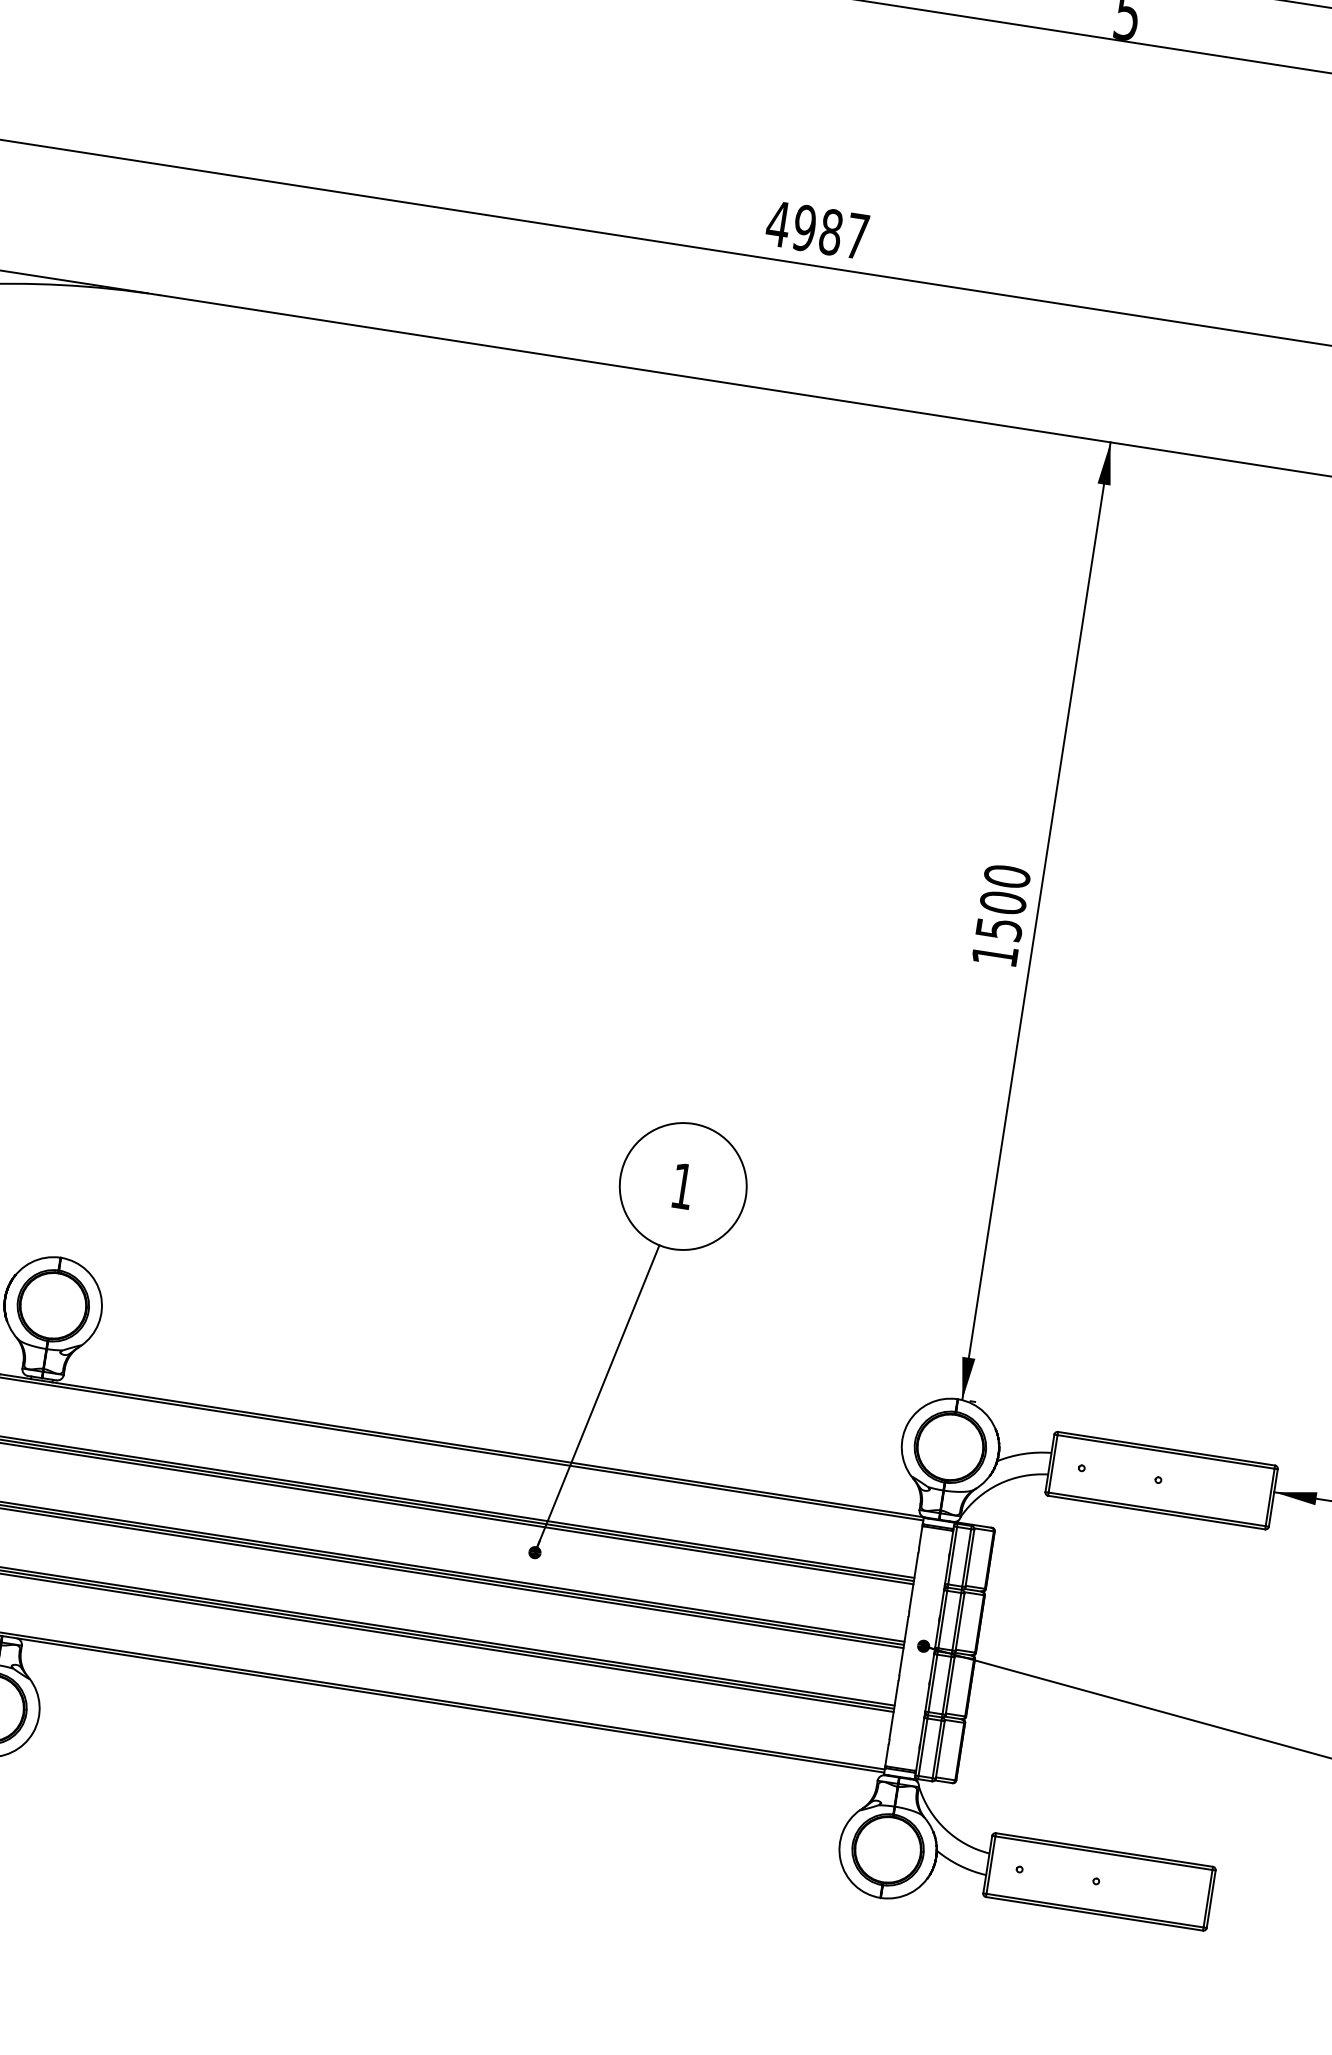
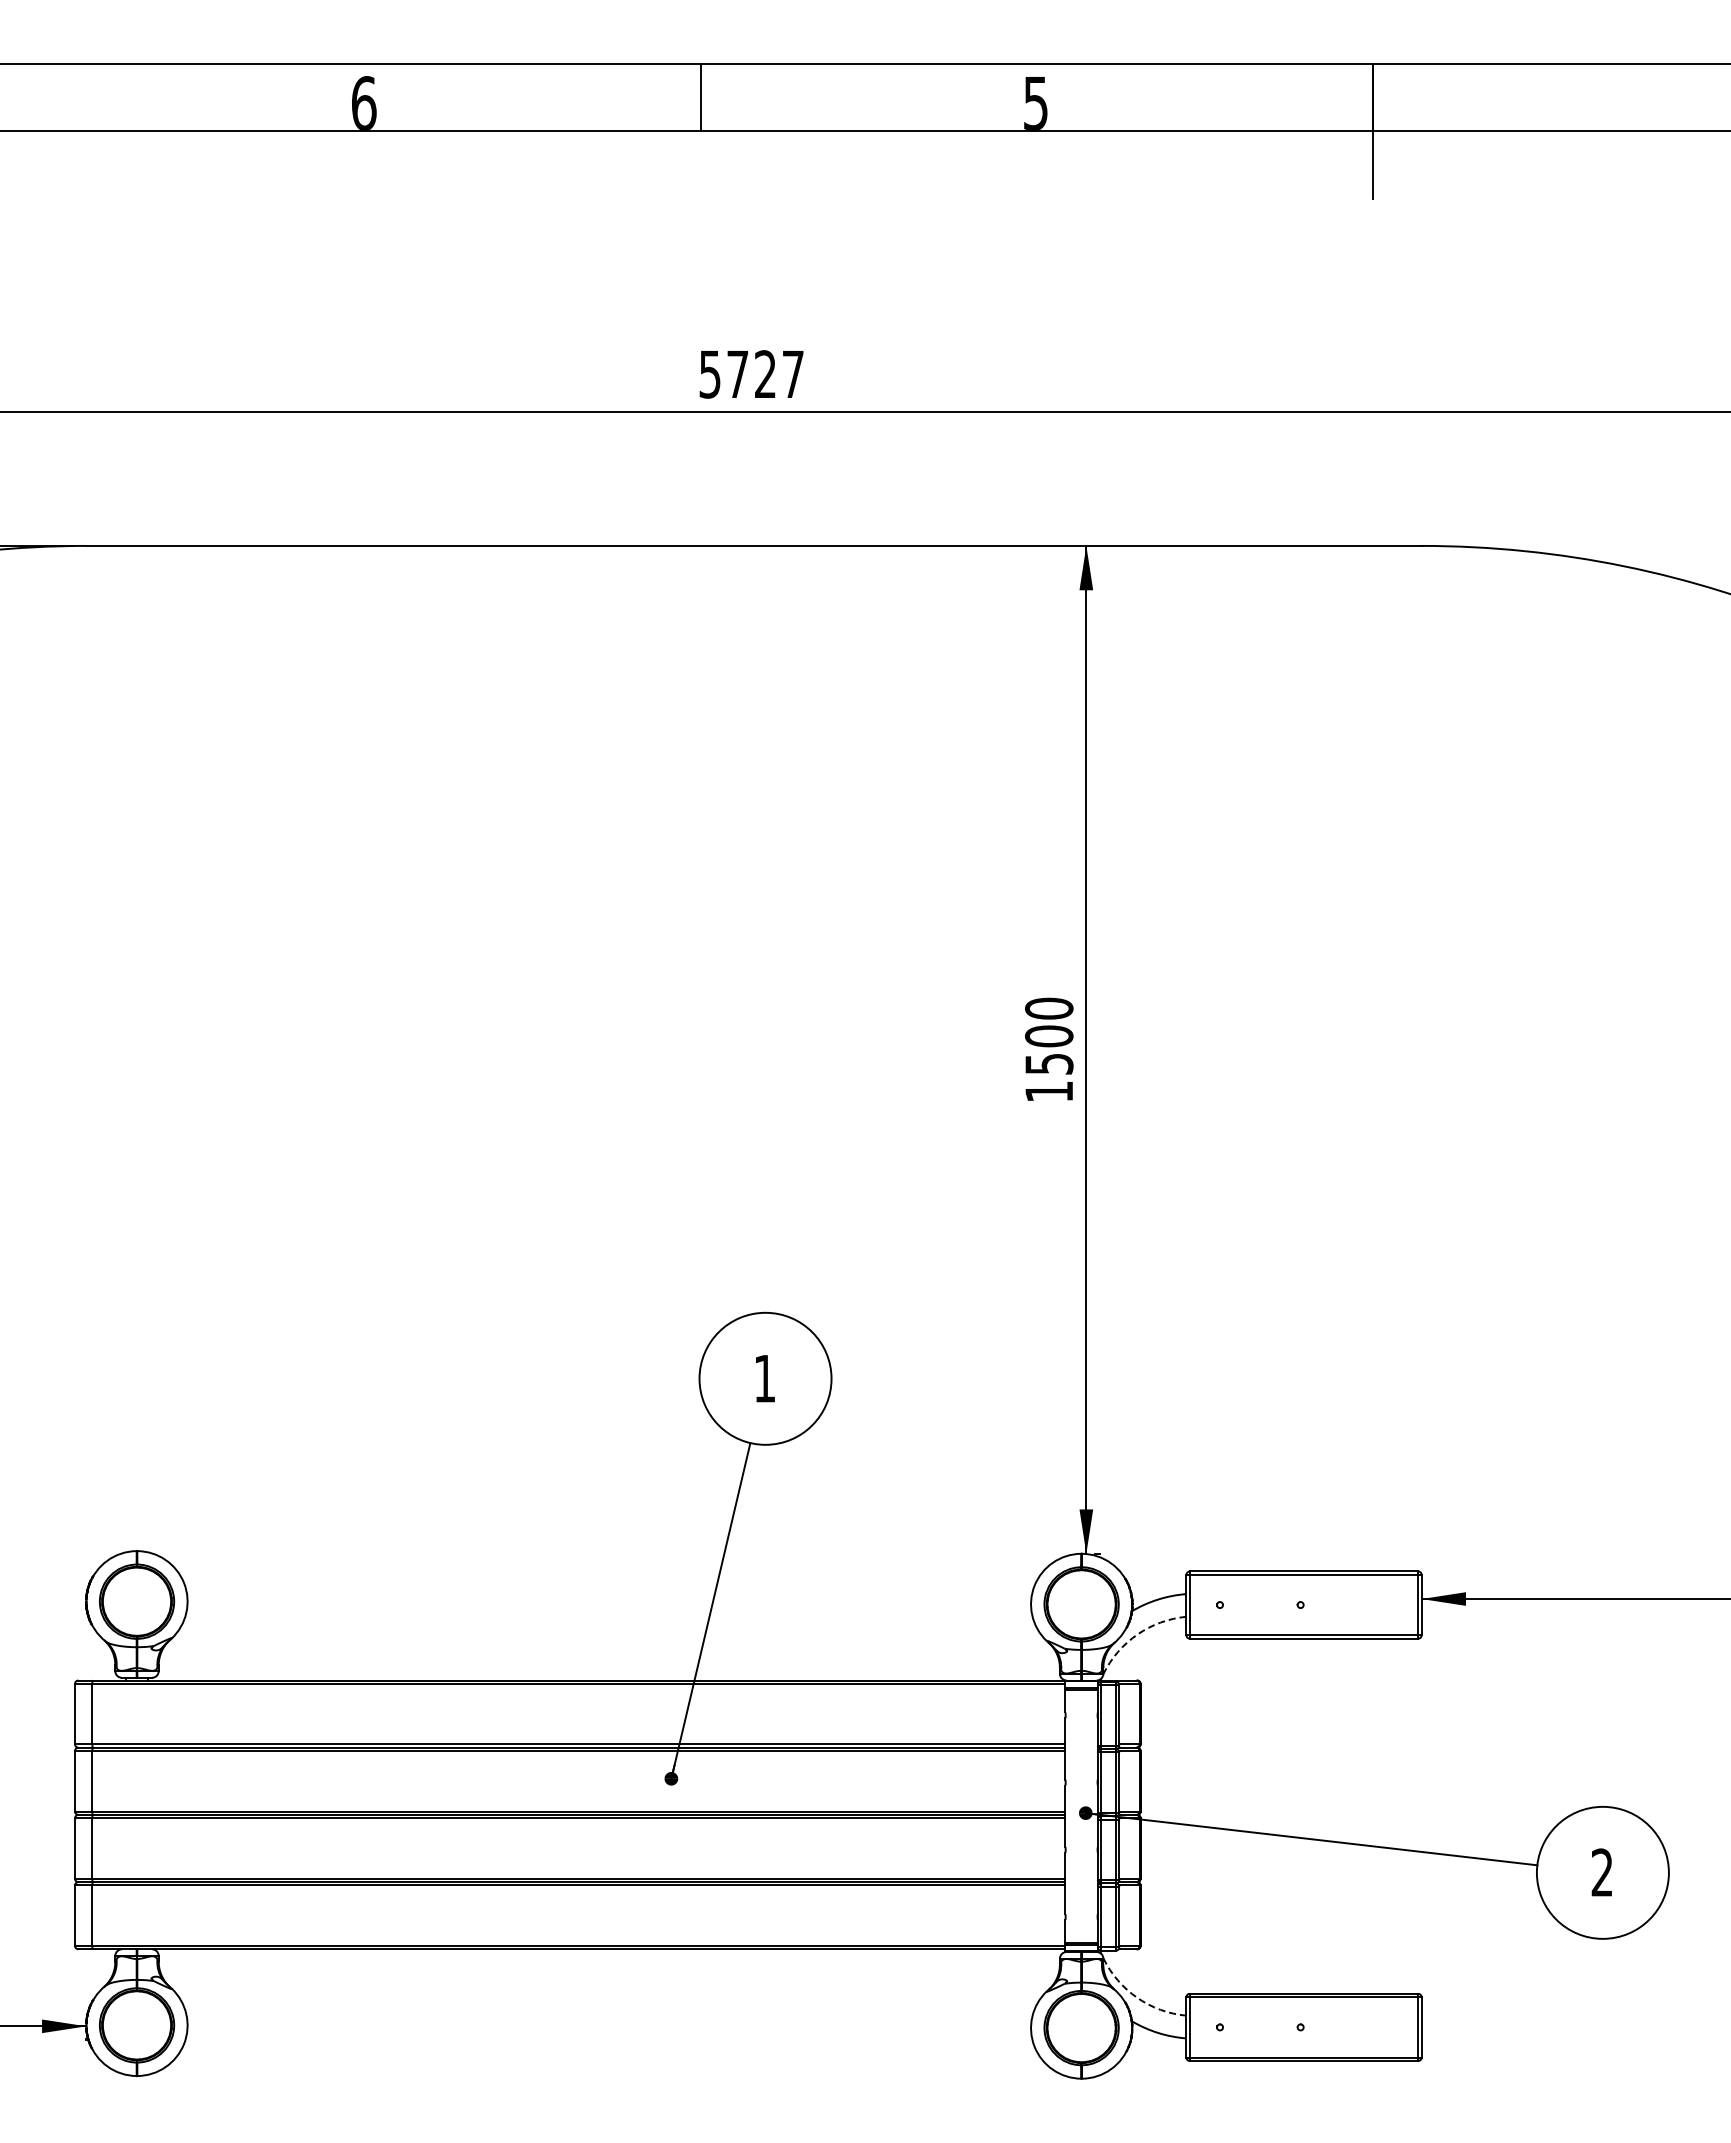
text: (804, 228) -> (737, 374), 4987 -> 5727
arc: (999, 1484) -> (1137, 1634), solid -> dashed
arc: (945, 1829) -> (1137, 1997), solid -> dashed

